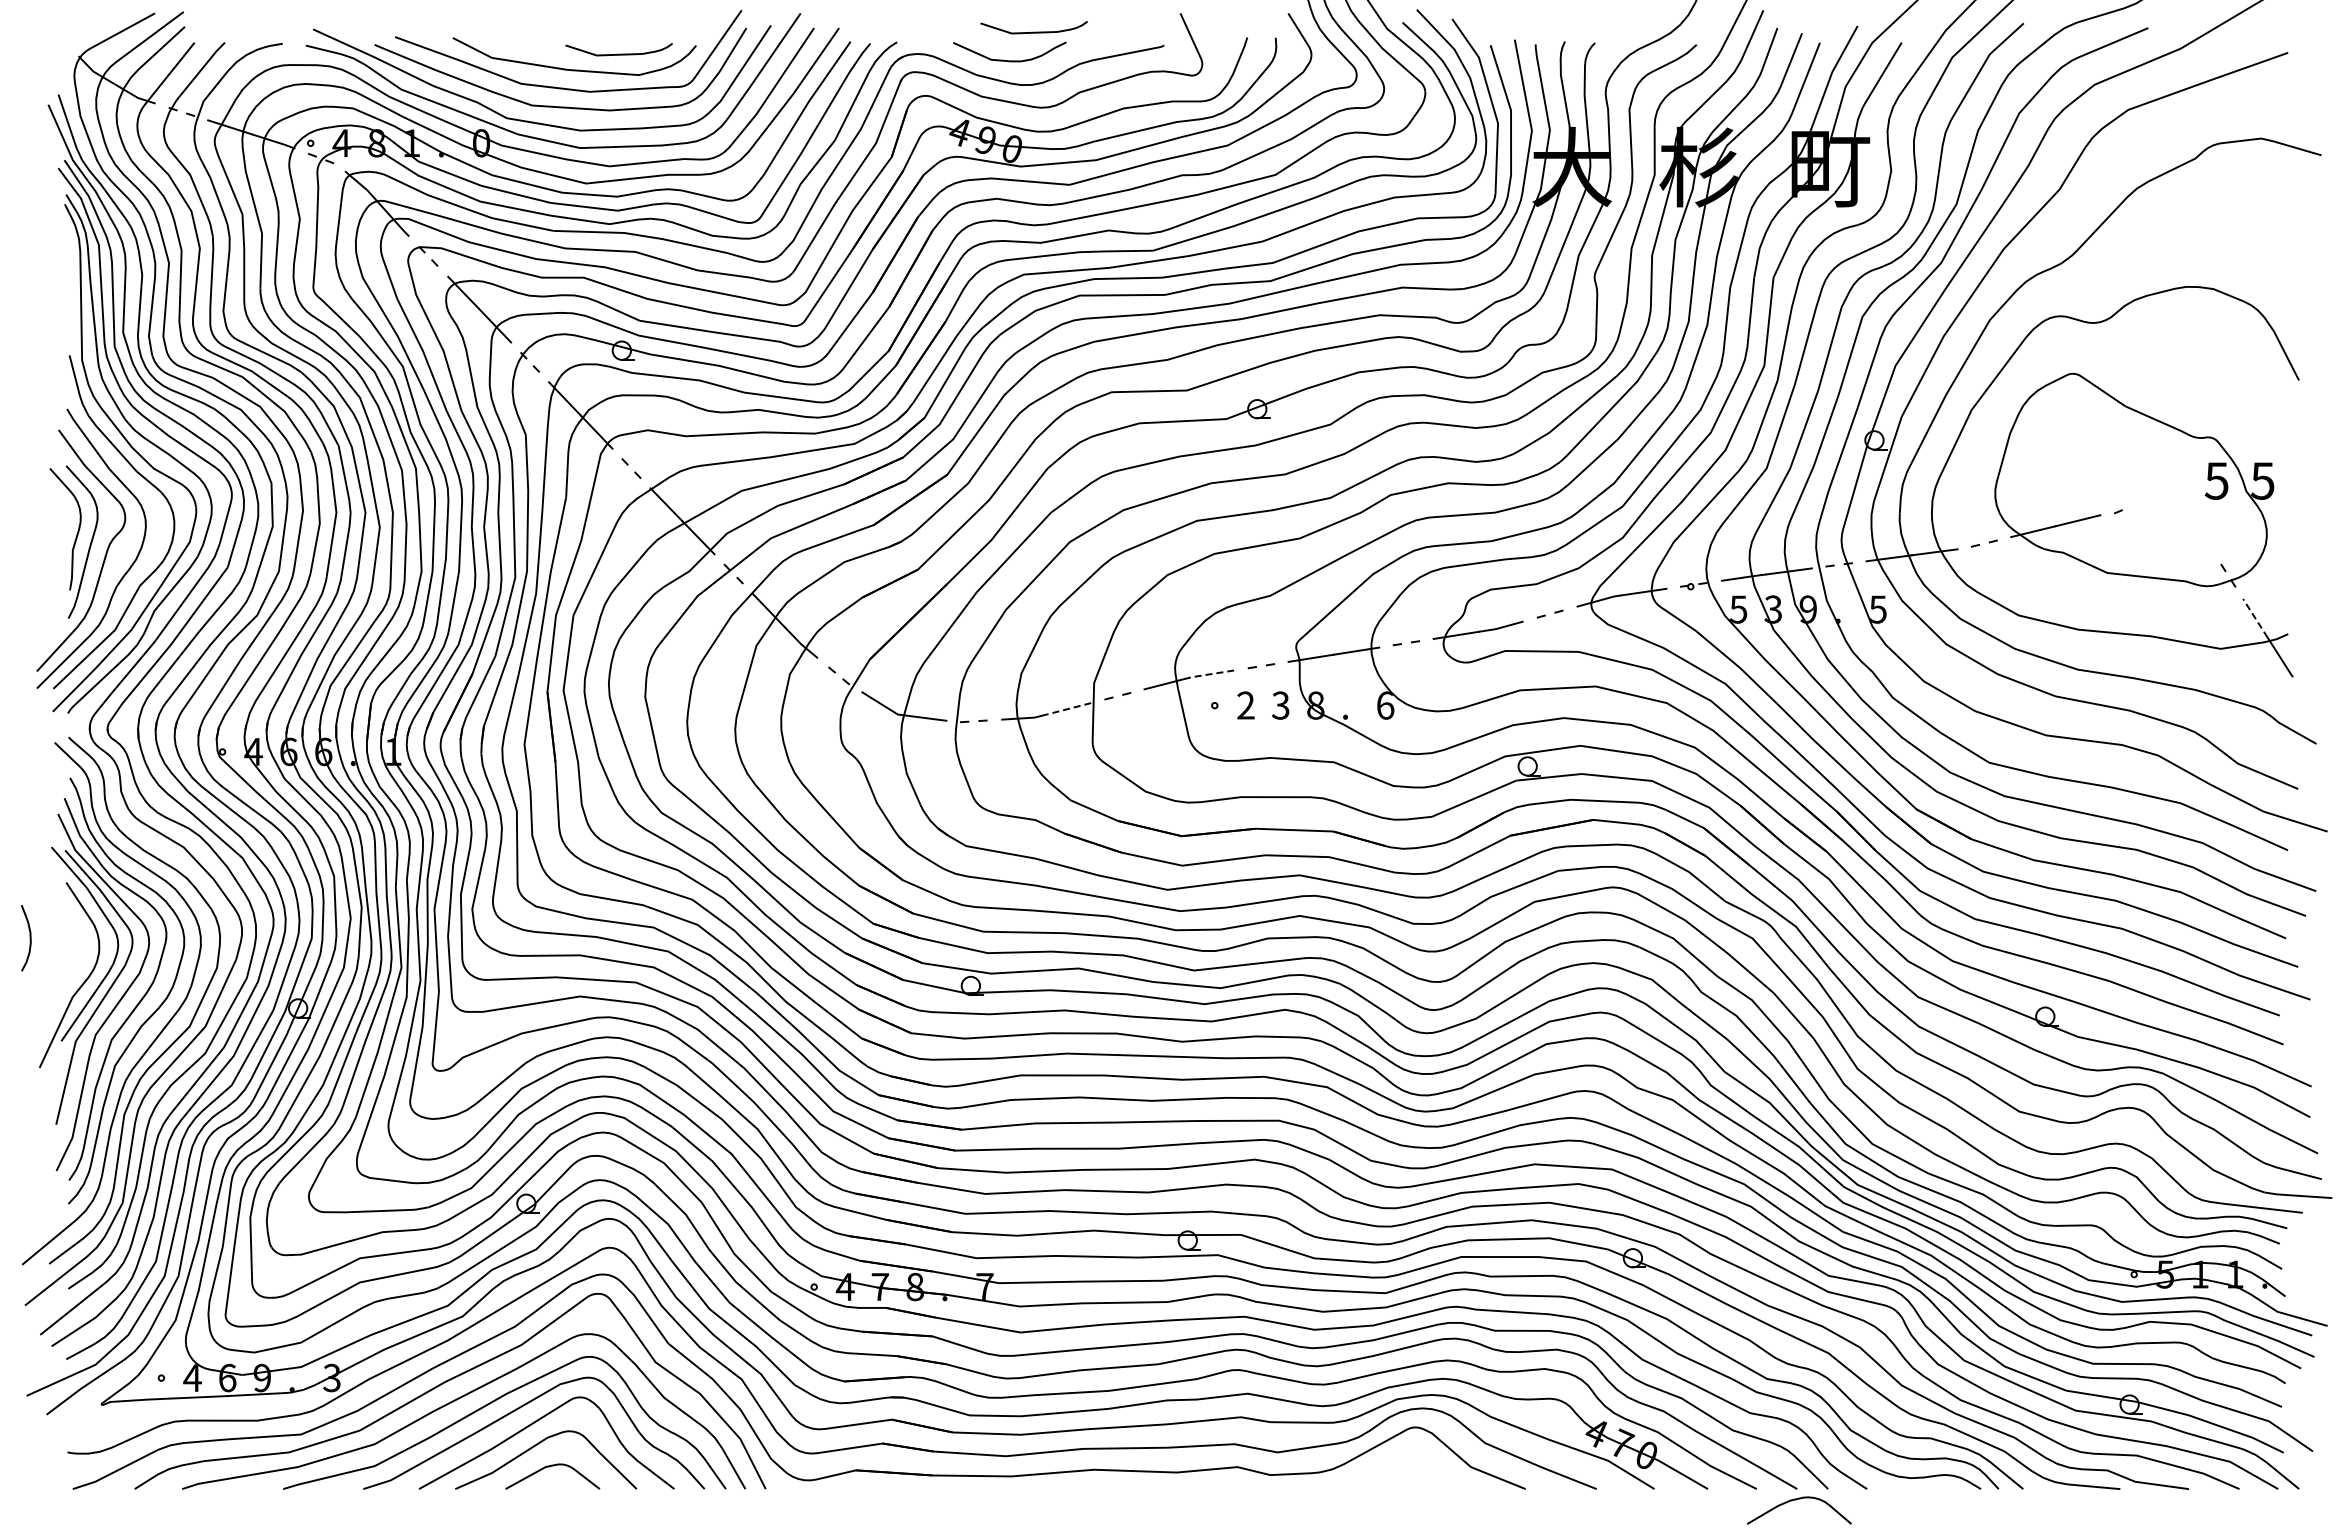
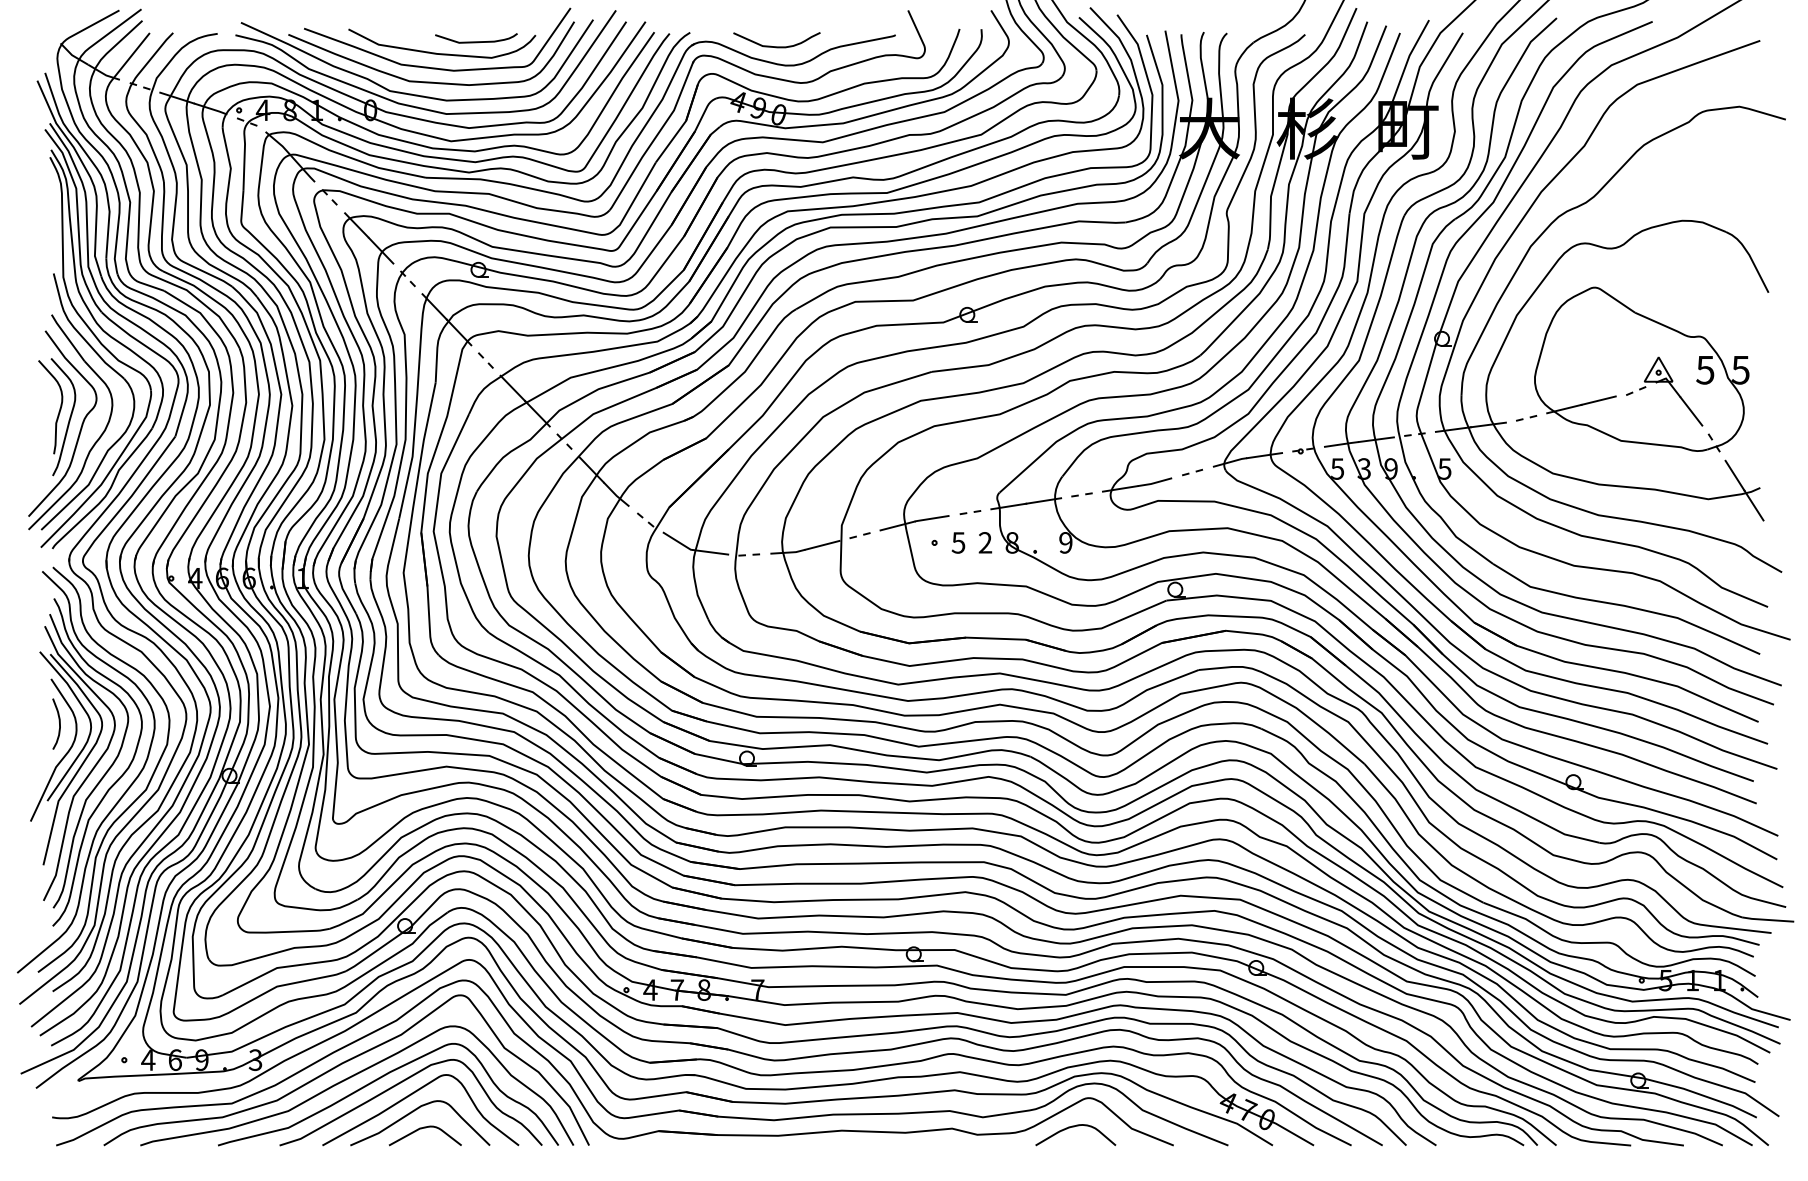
curve: (1033, 31) -> (795, 24), removed
part: (2172, 508) -> (1671, 391), added
line: (2255, 618) -> (1735, 475), dashed -> solid
line: (1210, 674) -> (931, 518), dashed -> solid
text: (1245, 705) -> (958, 542), 2 -> 5
text: (1280, 705) -> (985, 542), 3 -> 2
text: (1385, 705) -> (1065, 542), 6 -> 9
line: (1068, 708) -> (822, 545), dashed -> solid
curve: (29, 938) -> (59, 724), moved
curve: (1796, 1500) -> (1073, 1127), moved

